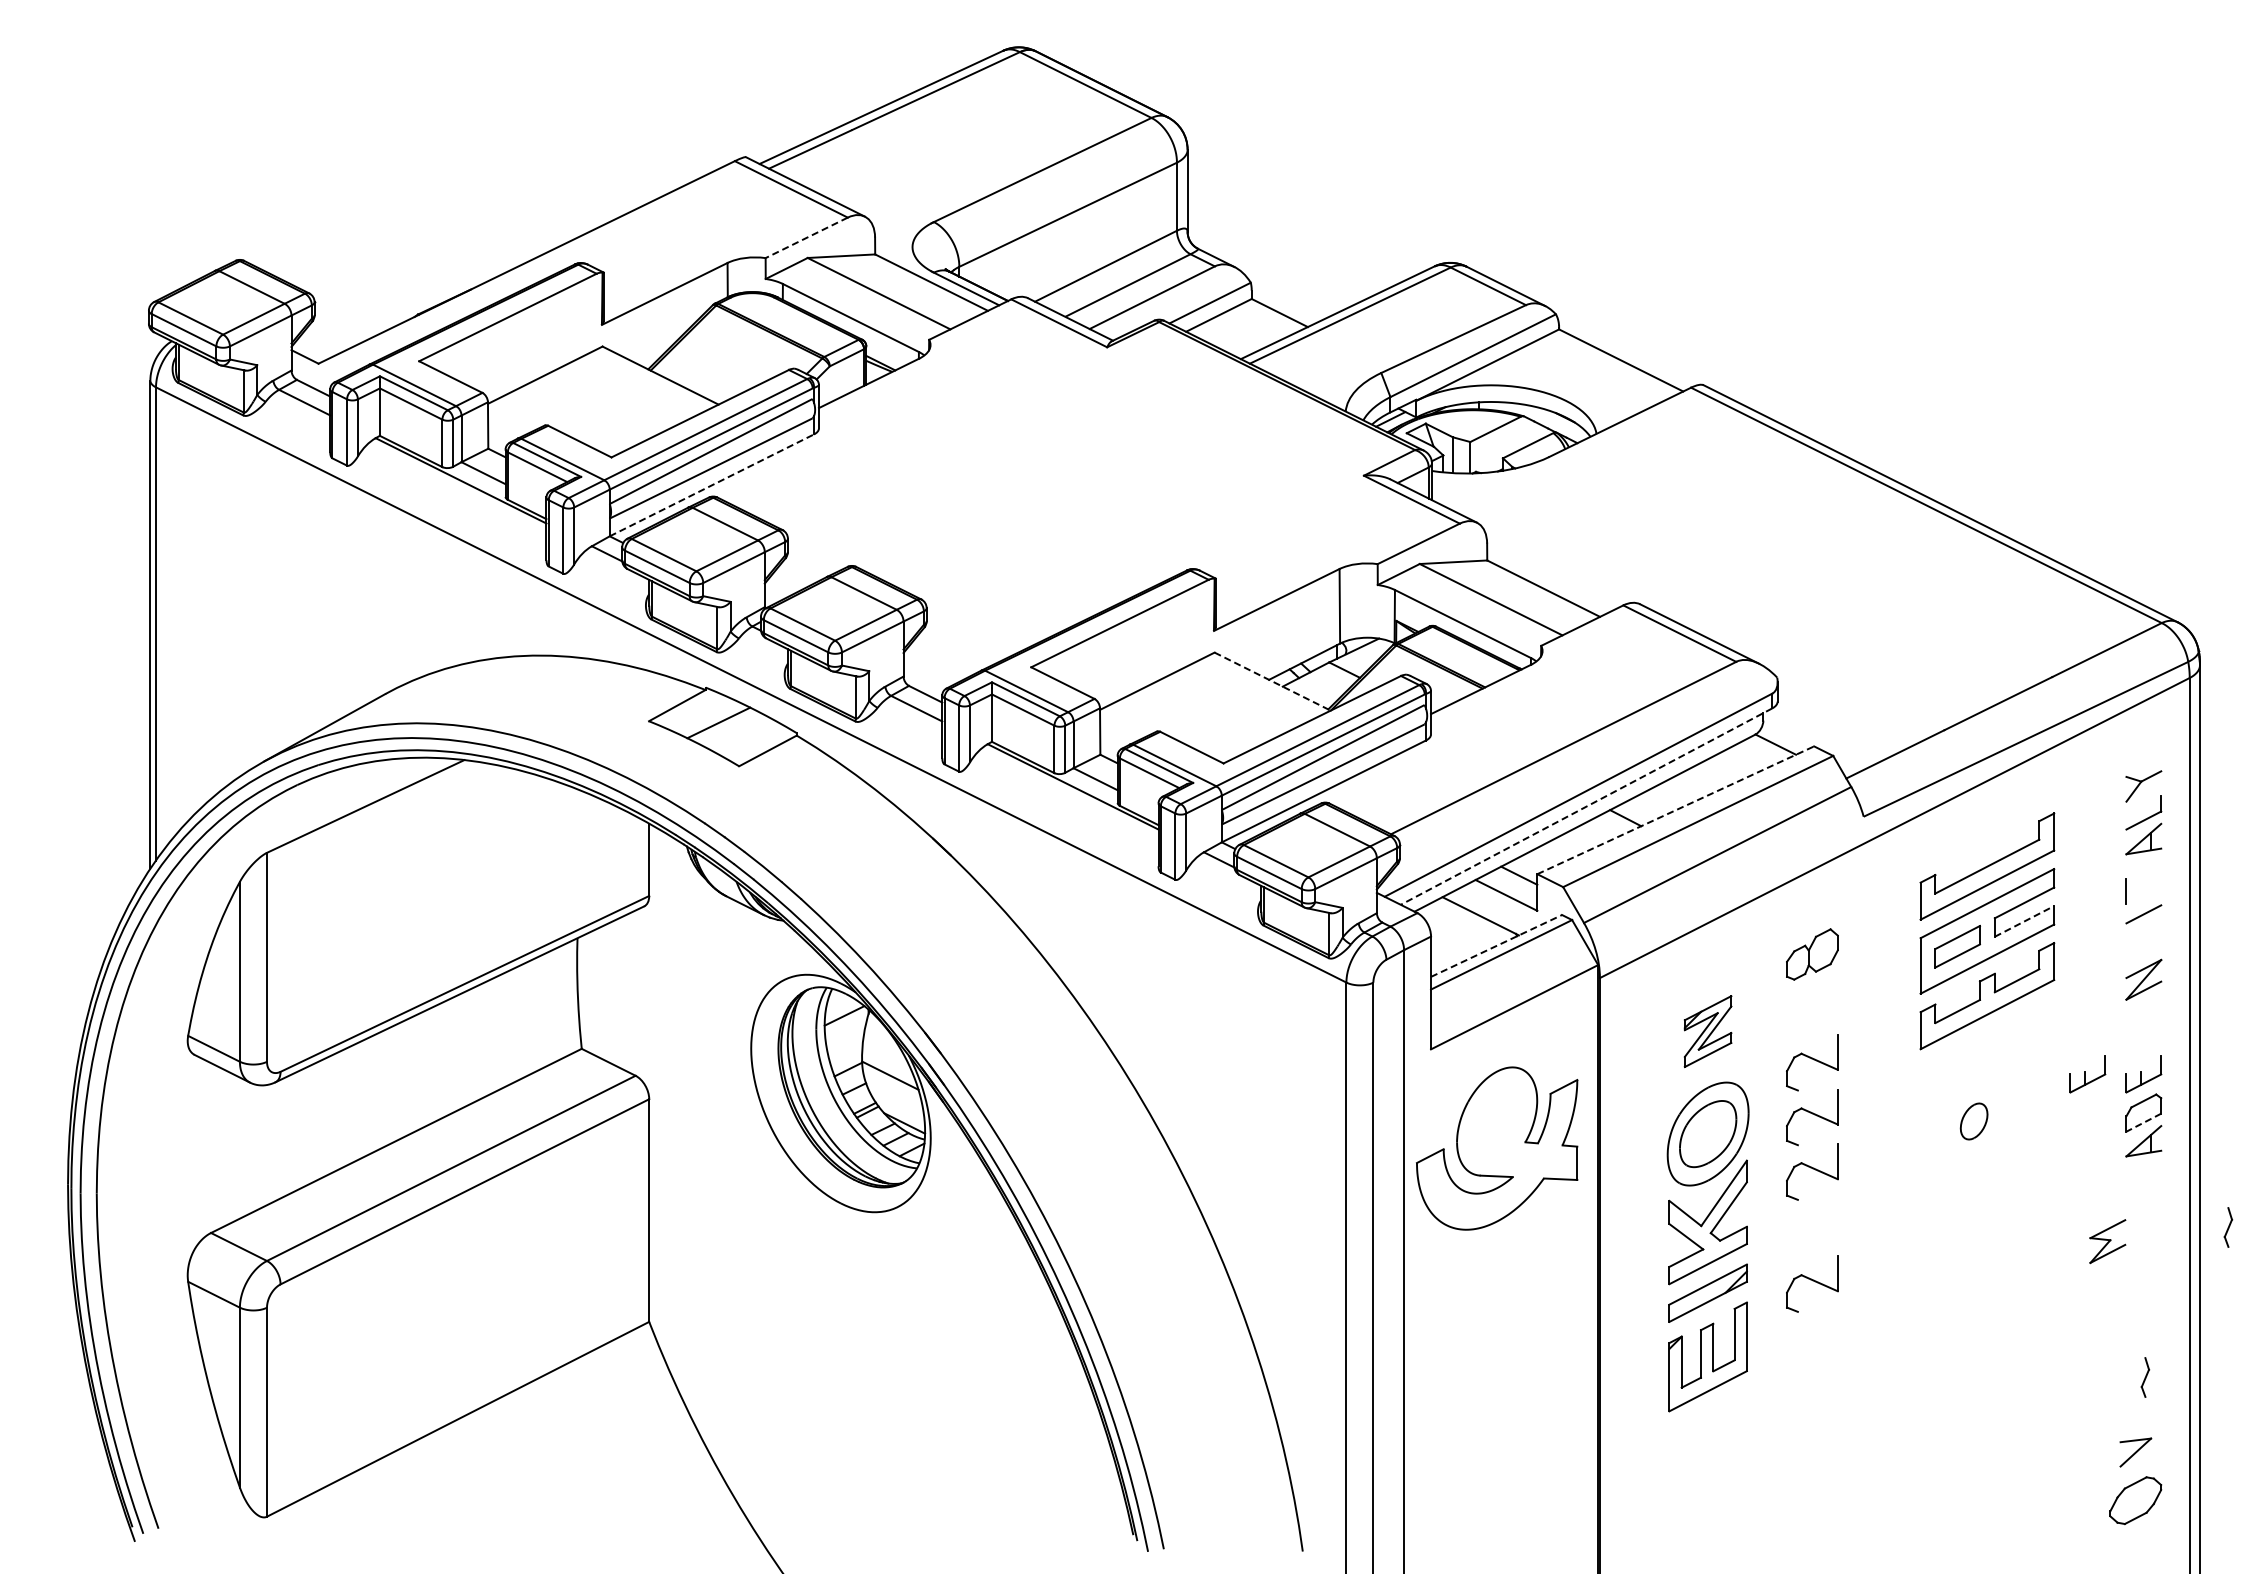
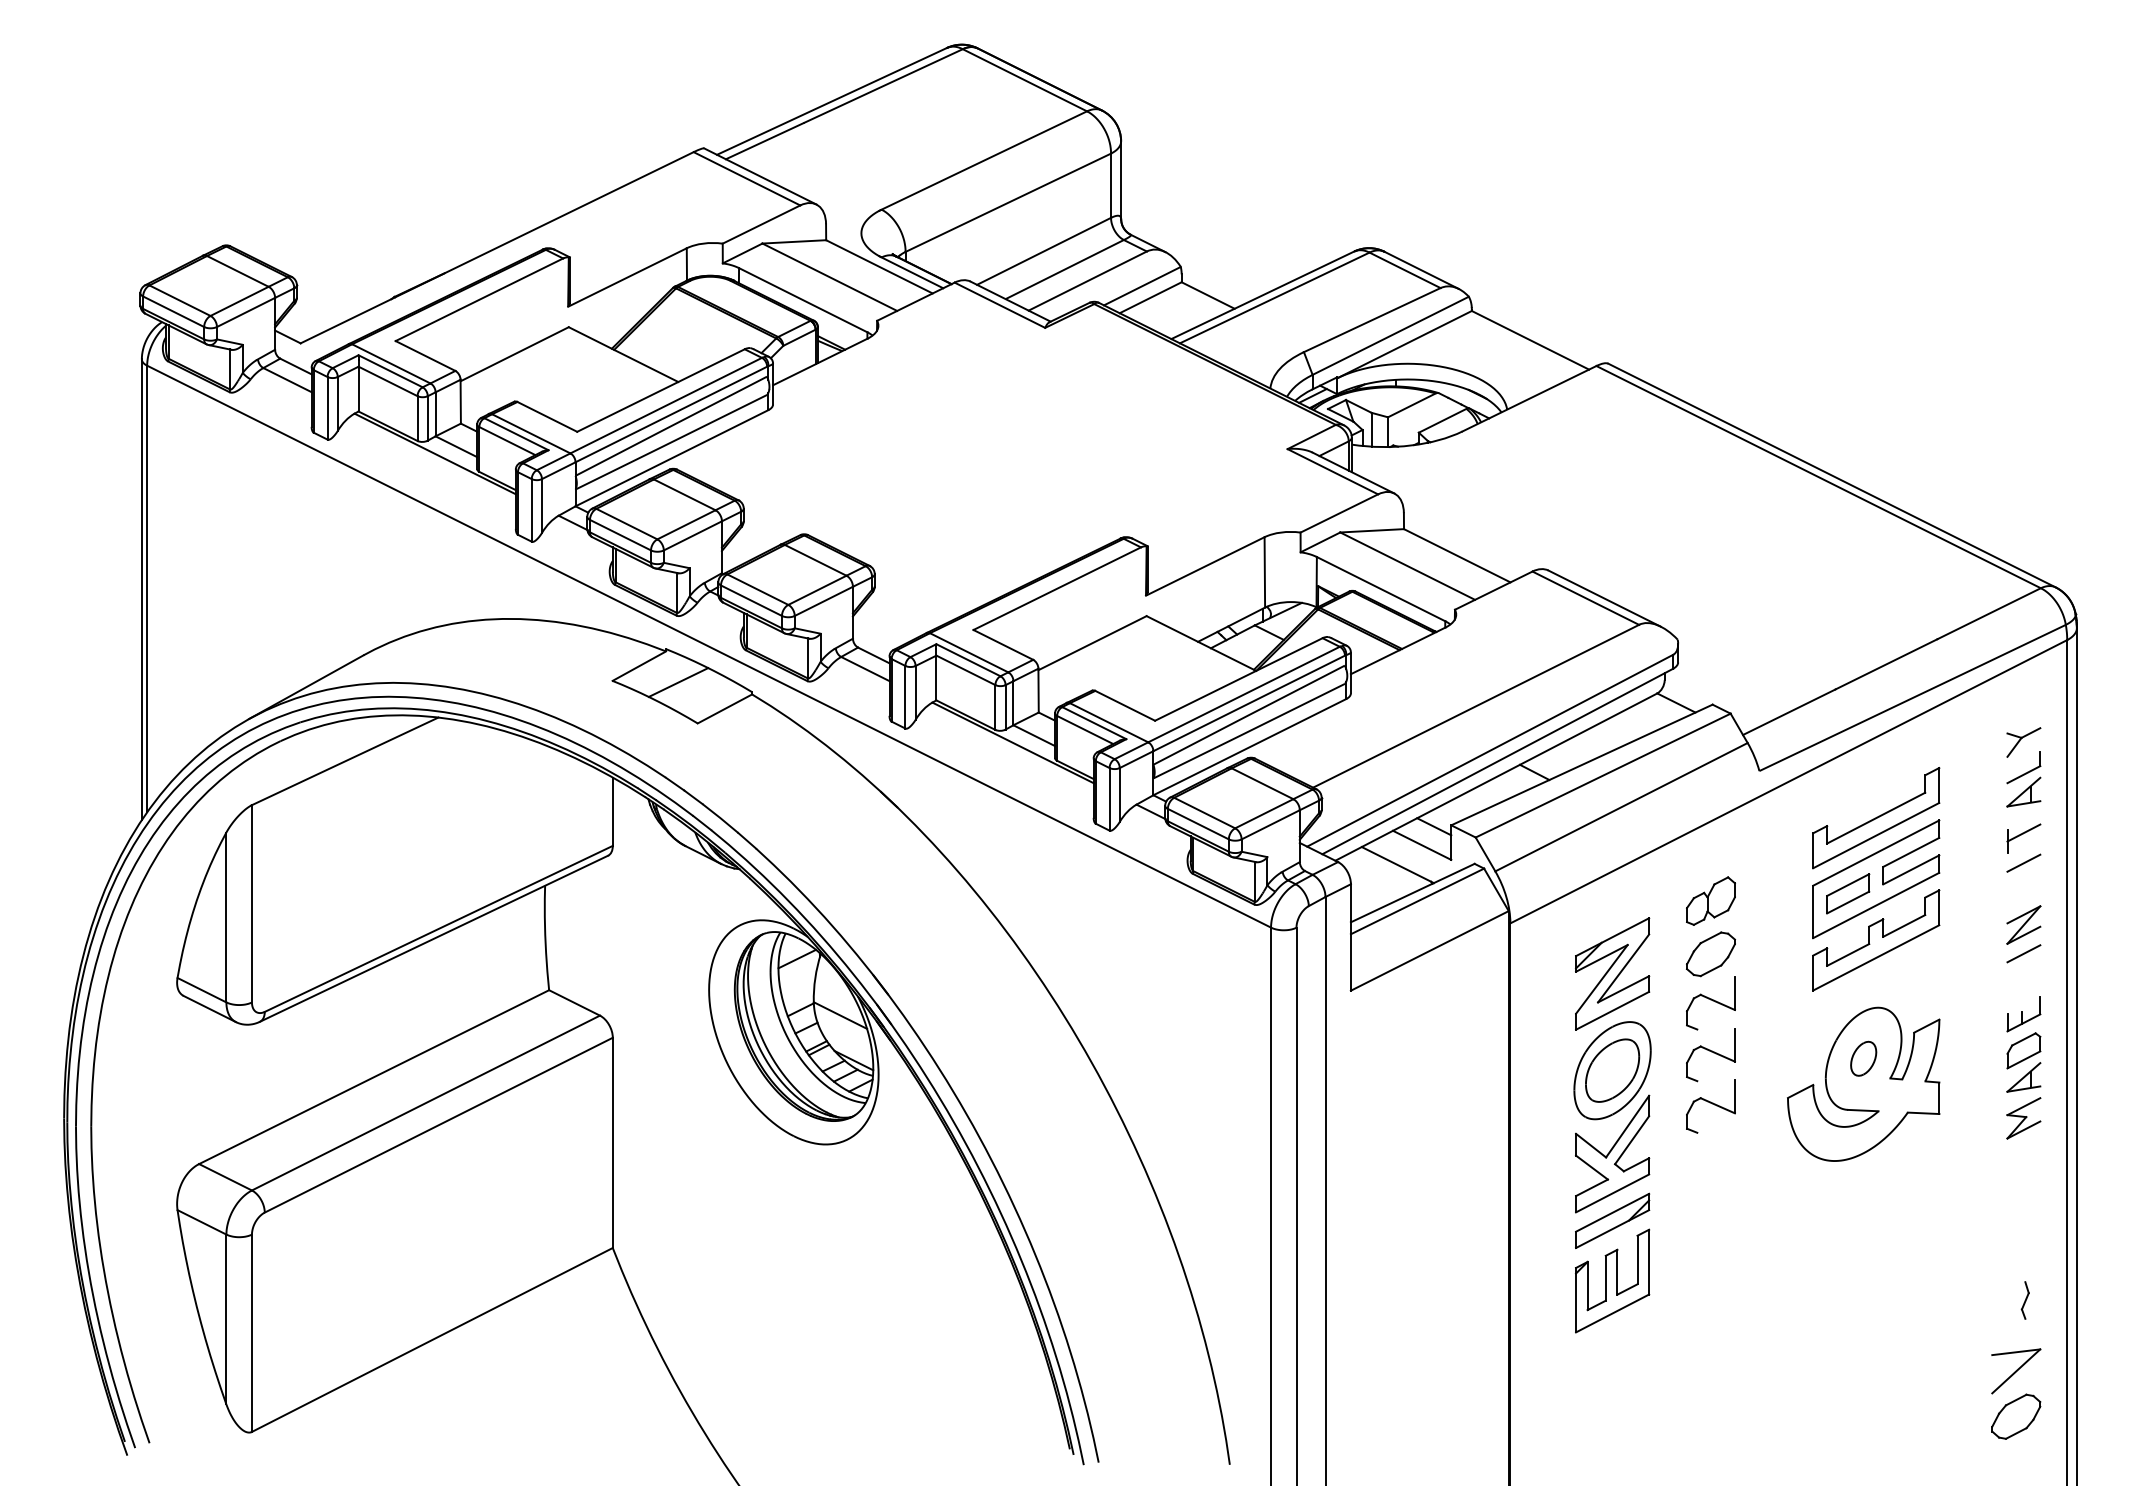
line: (806, 237) -> (761, 224), dashed -> solid
line: (712, 485) -> (672, 458), dashed -> solid
line: (1272, 681) -> (1201, 643), dashed -> solid
line: (1586, 806) -> (1497, 761), dashed -> solid
line: (1676, 810) -> (1582, 765), dashed -> solid
line: (2143, 882) -> (2023, 833), added
line: (2024, 921) -> (1911, 869), dashed -> solid
line: (1497, 945) -> (1413, 892), dashed -> solid
part: (1812, 1010) -> (1711, 954), added
line: (2143, 1010) -> (2023, 954), added
part: (1707, 1031) -> (1611, 973), size x1.67
part: (2087, 1074) -> (1970, 1014), removed
line: (2143, 1122) -> (2023, 1059), dashed -> solid
part: (1497, 1148) -> (1864, 1084), moved
part: (2228, 1227) -> (2103, 1158), removed
part: (2107, 1241) -> (2023, 1118), moved
part: (1812, 1283) -> (1711, 1211), removed
part: (2135, 1452) -> (2016, 1371), size x1.67

